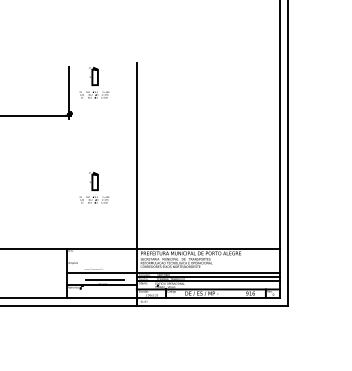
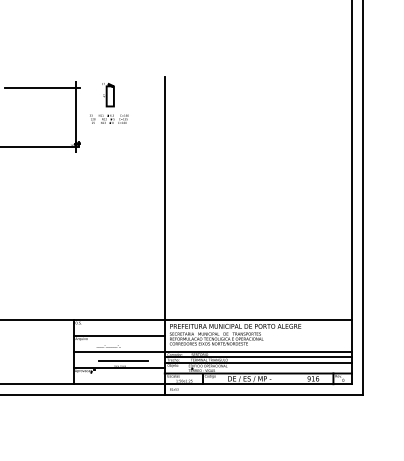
line: (42, 71) -> (41, 88), added
part: (94, 187) -> (109, 240), removed
line: (101, 260) -> (118, 335), added

